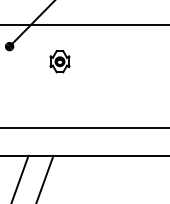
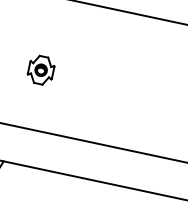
part: (59, 61) -> (40, 69), moved

